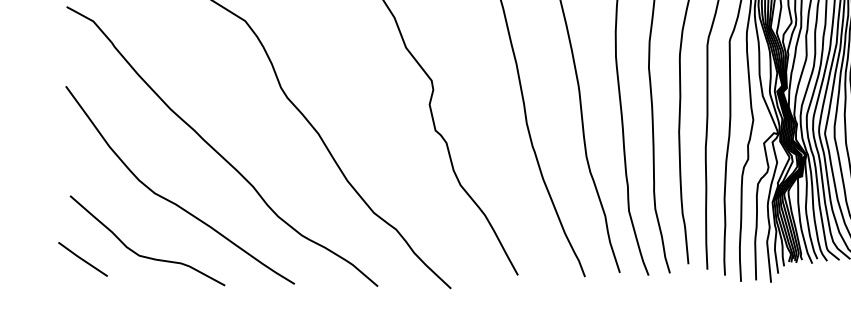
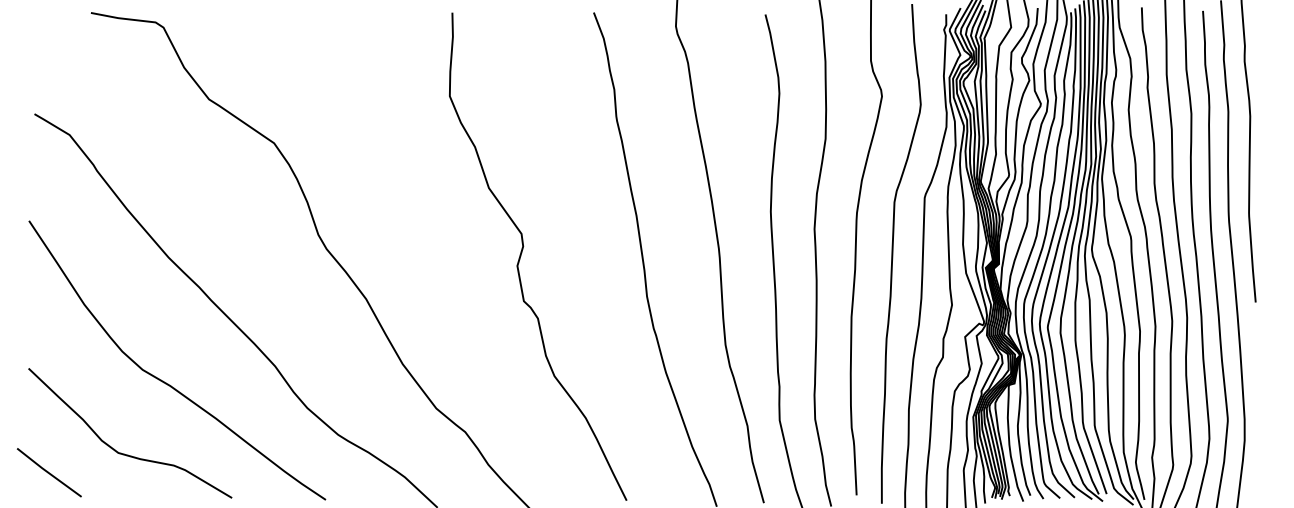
line: (82, 259) -> (48, 472), moved

